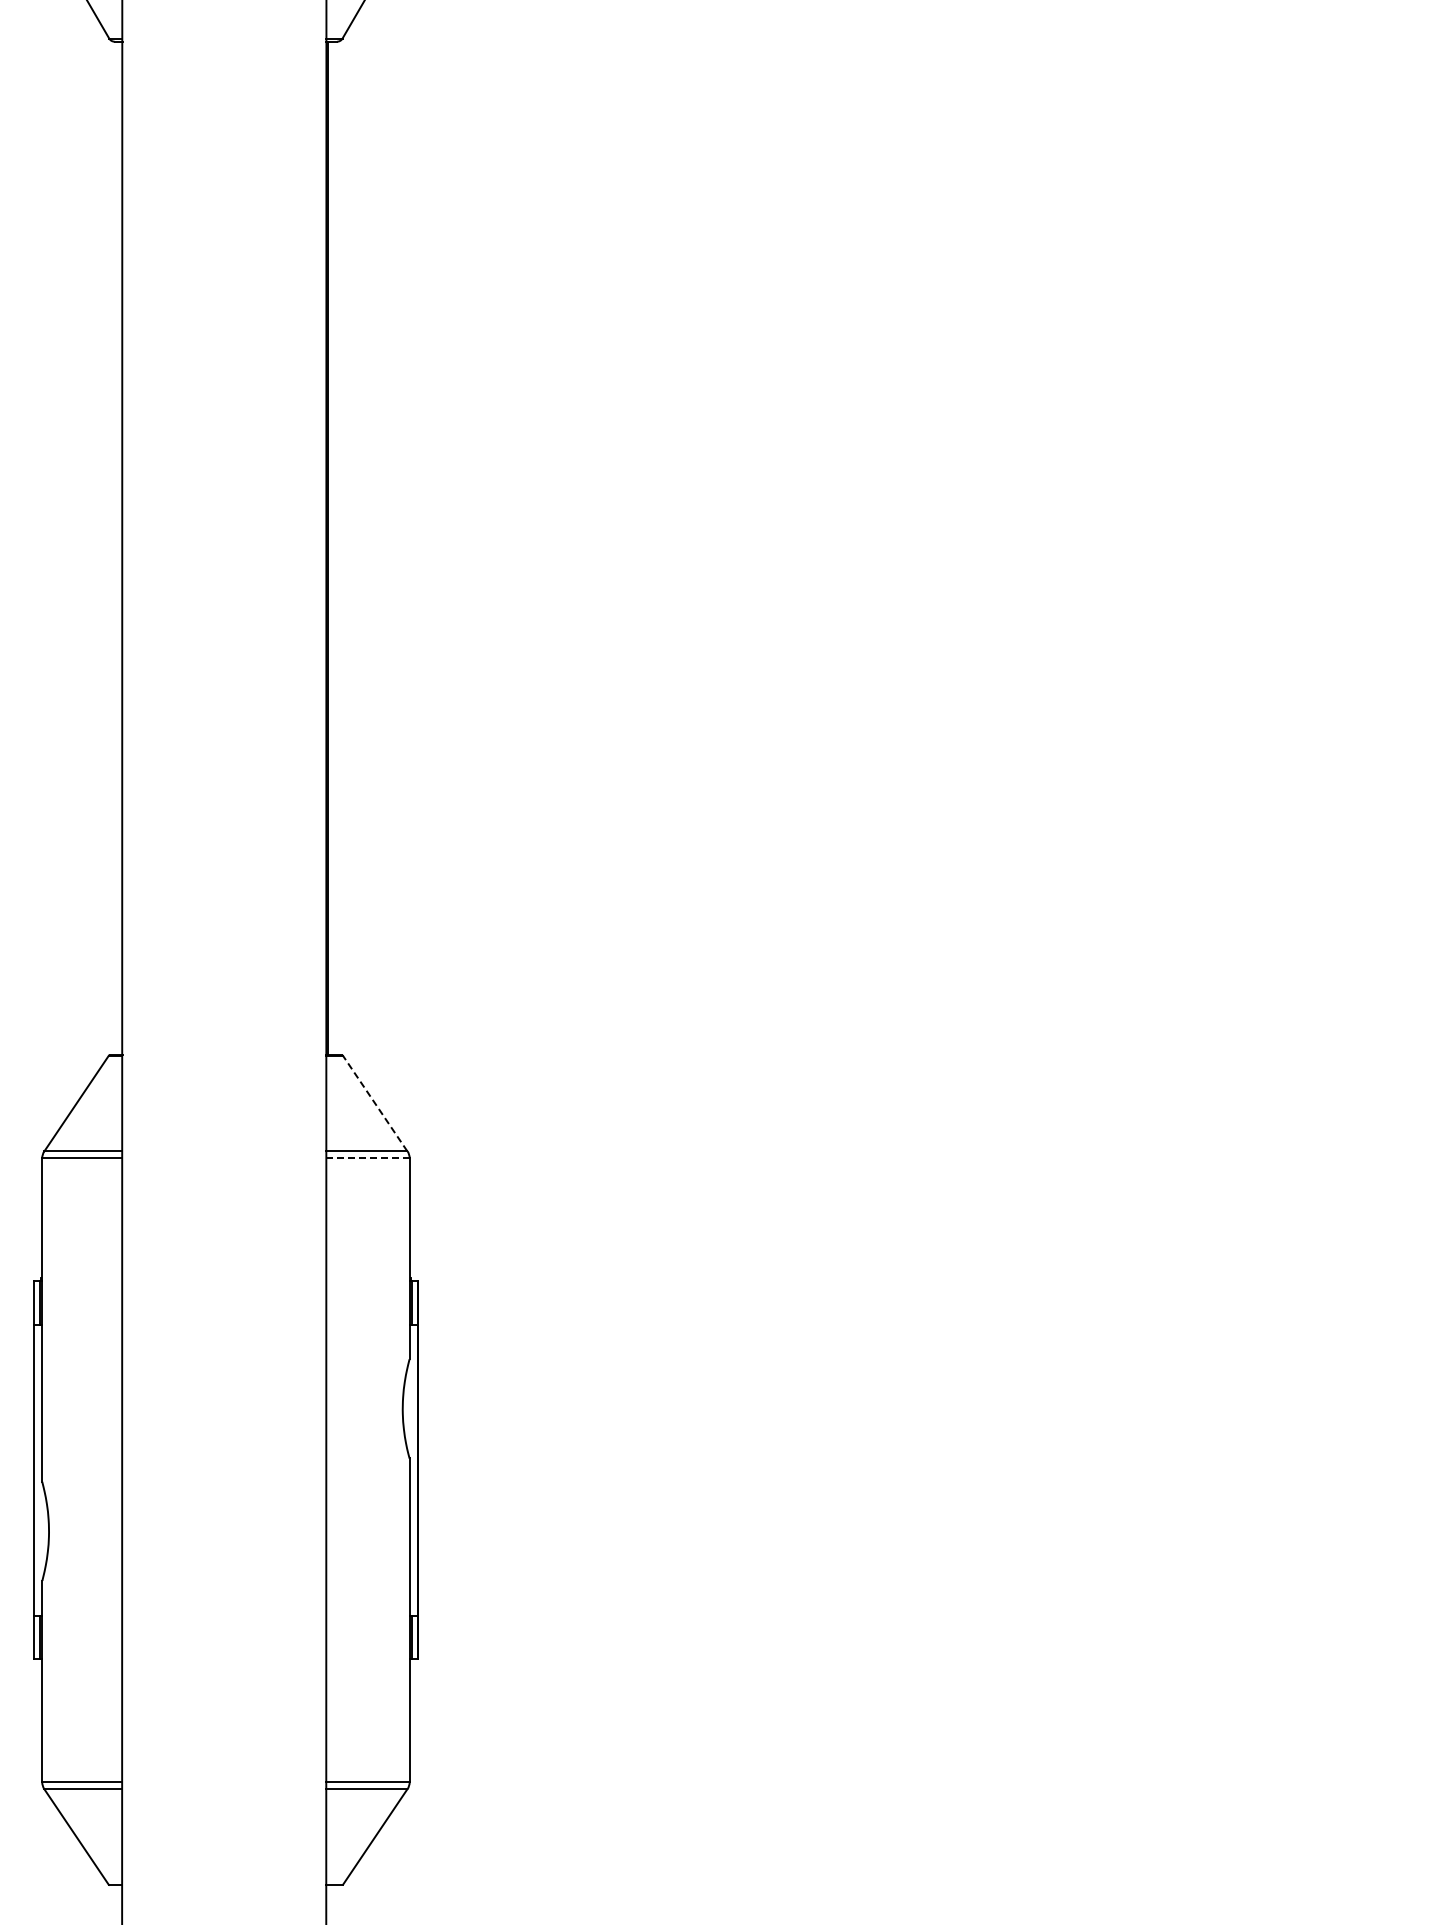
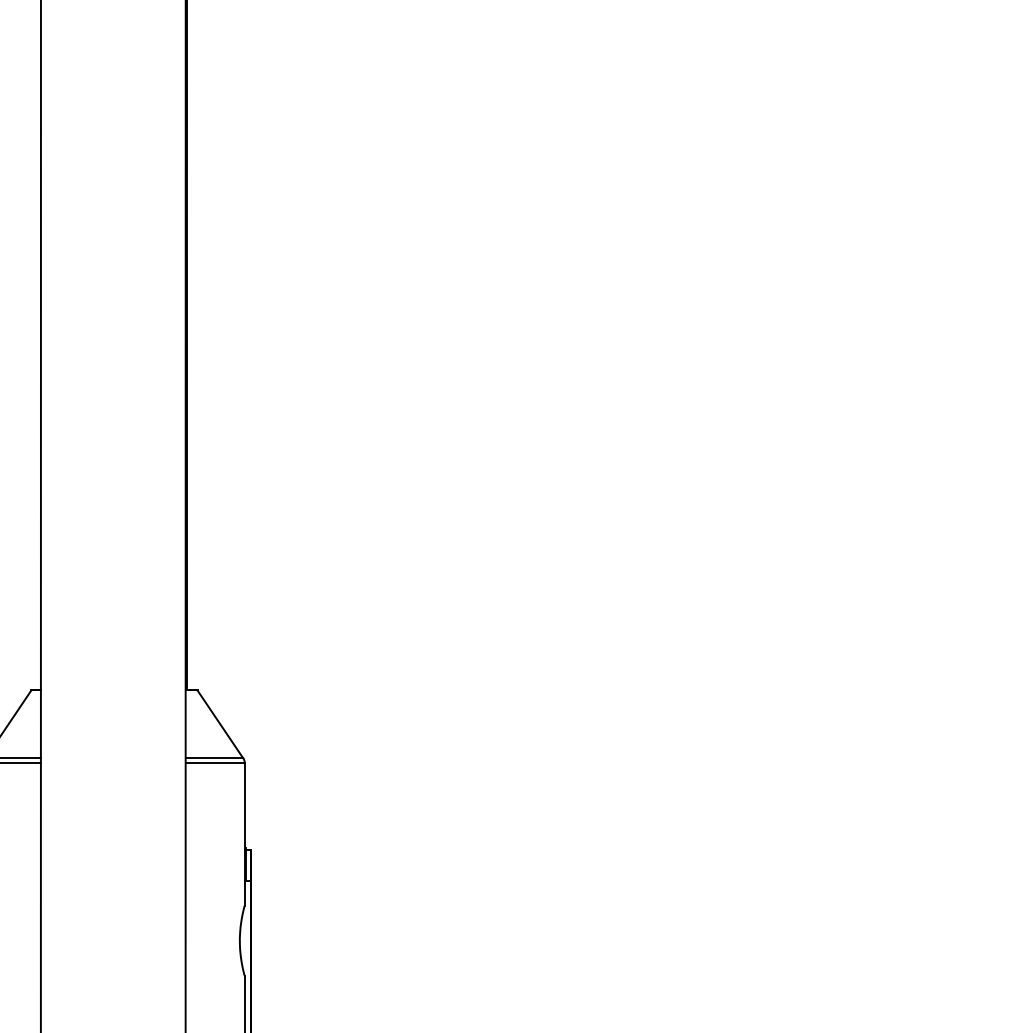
line: (375, 1103) -> (220, 724), dashed -> solid
line: (367, 1158) -> (214, 763), dashed -> solid

